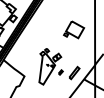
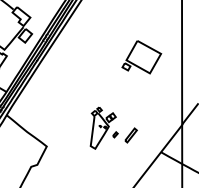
part: (59, 66) -> (113, 127), size x0.6

